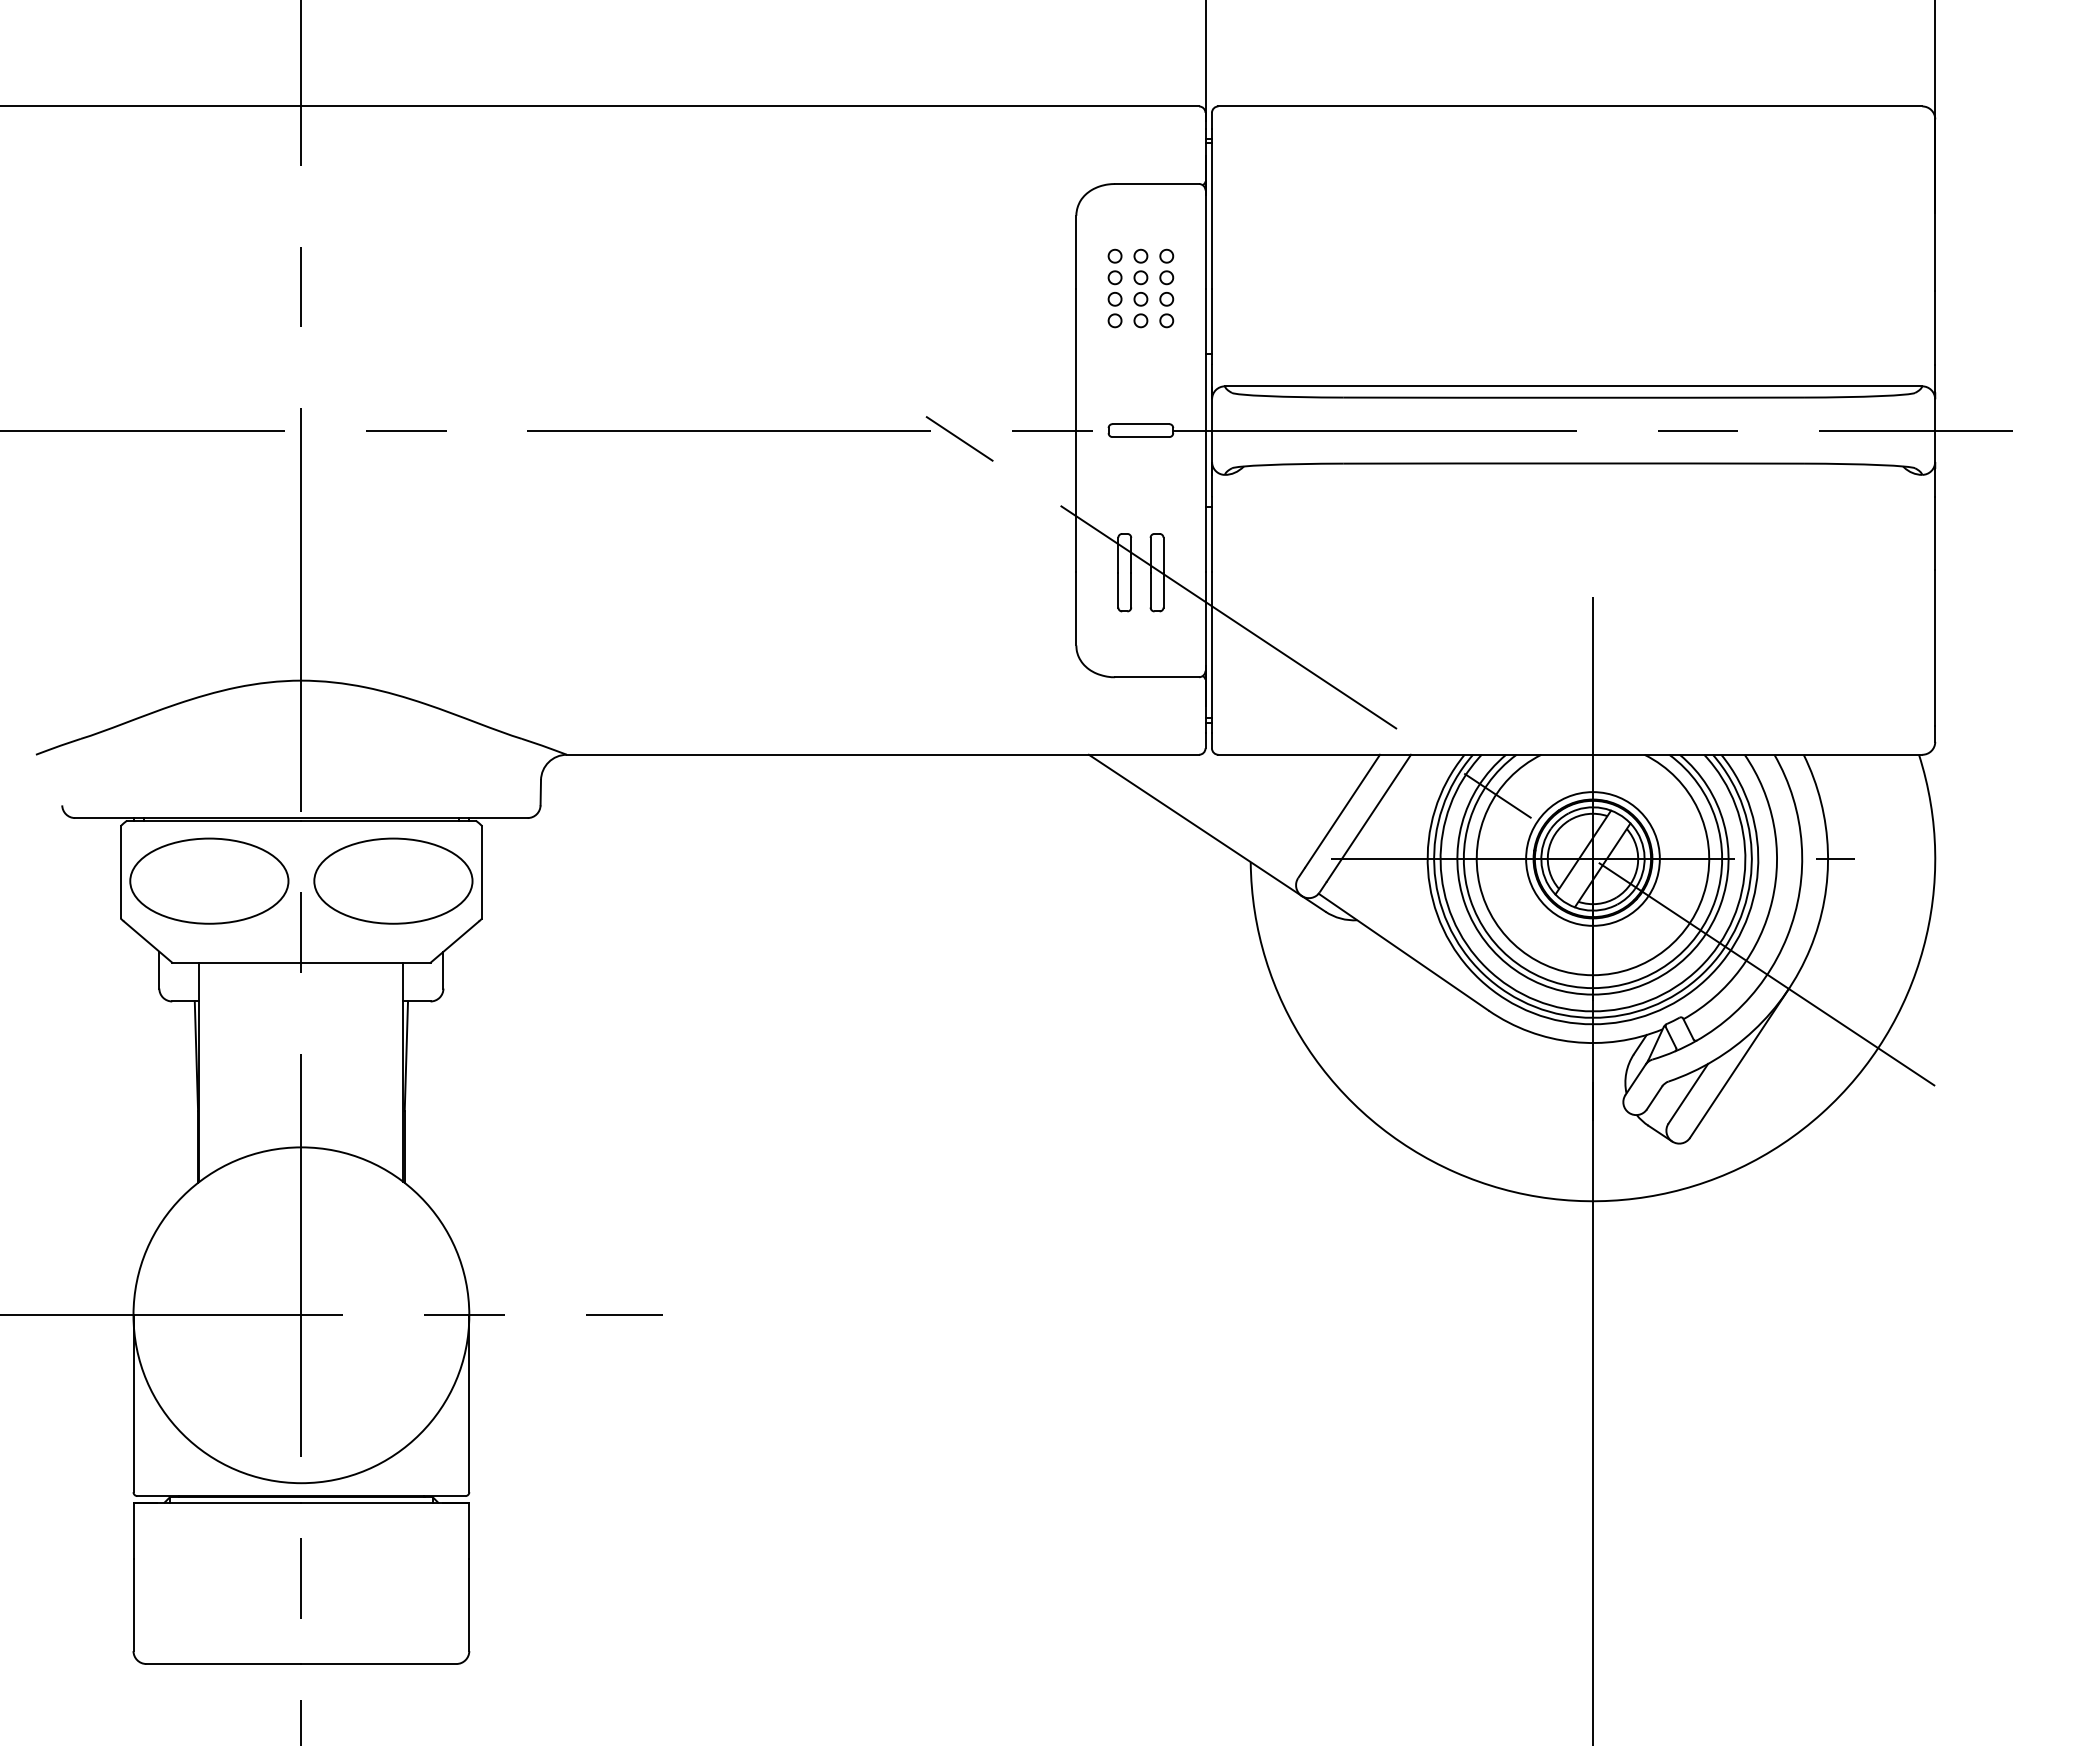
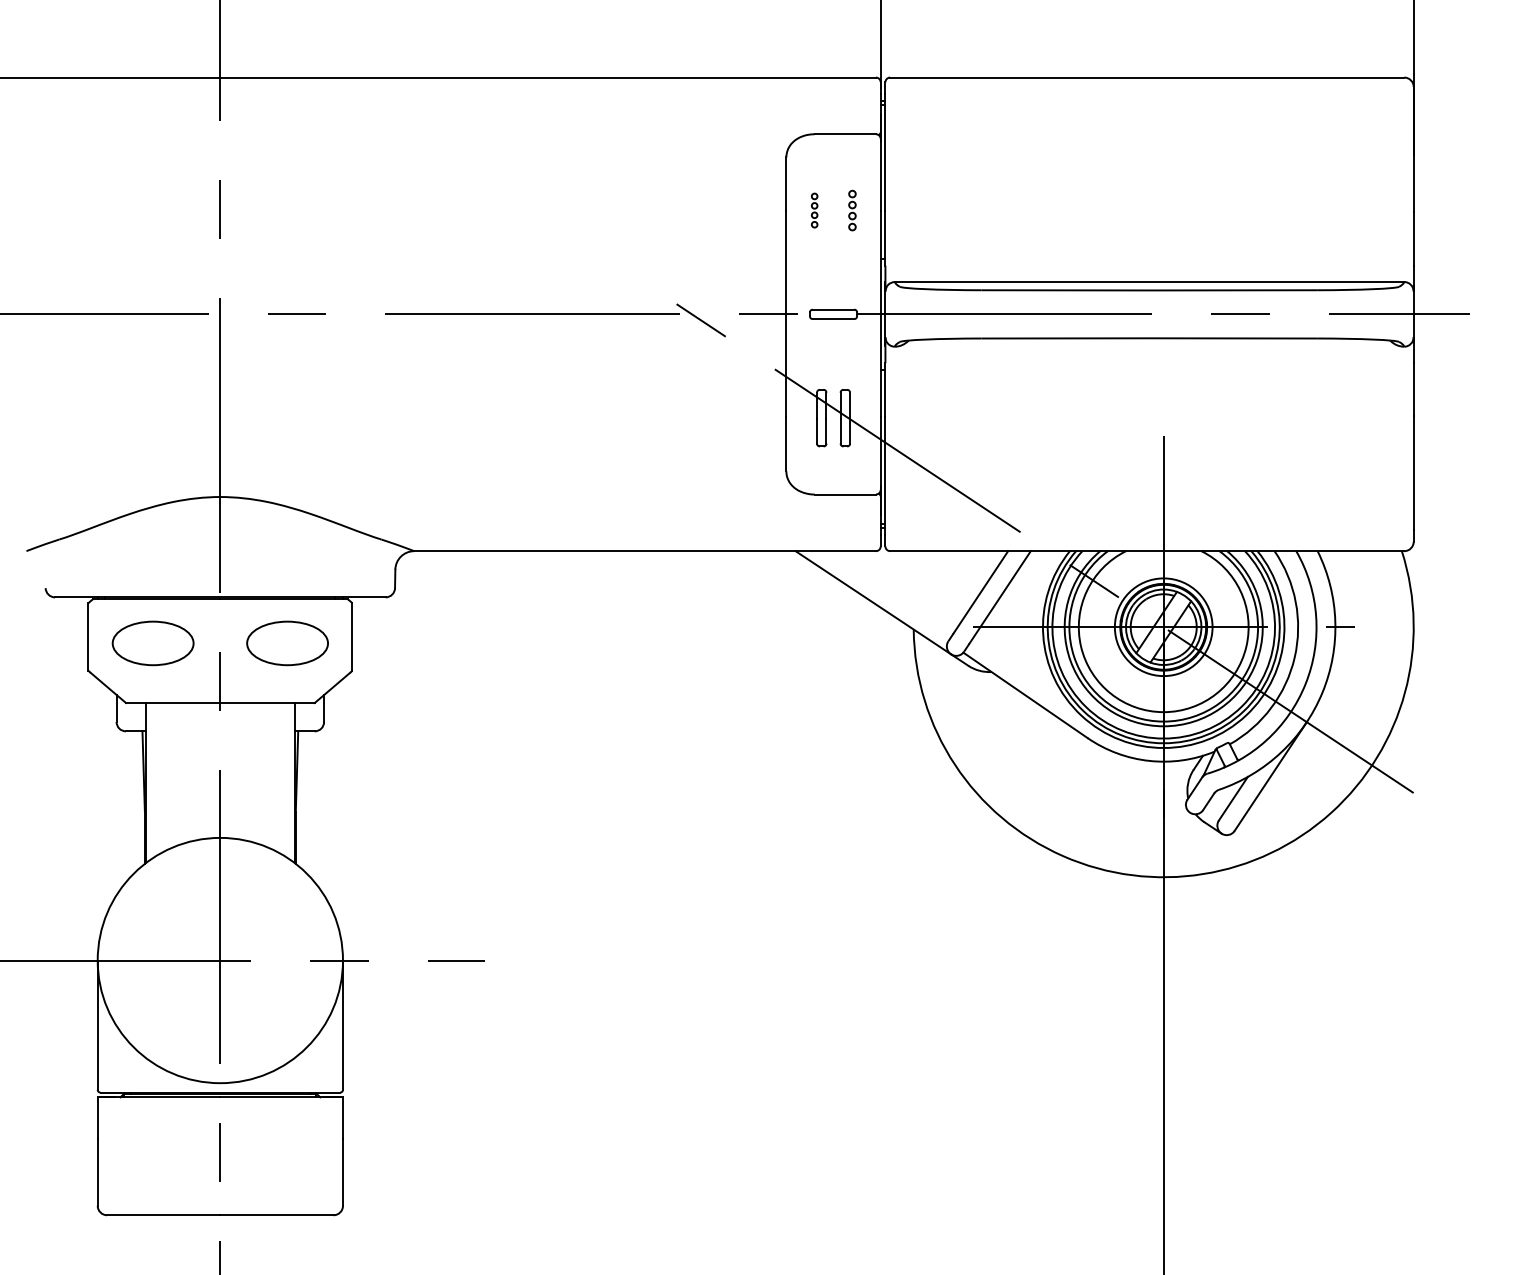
part: (1114, 288) -> (814, 210), size x0.6
part: (1140, 288) -> (833, 210), removed
part: (1166, 288) -> (852, 210), size x0.7
part: (209, 880) -> (153, 642), size x0.7
part: (393, 880) -> (287, 642), size x0.7

